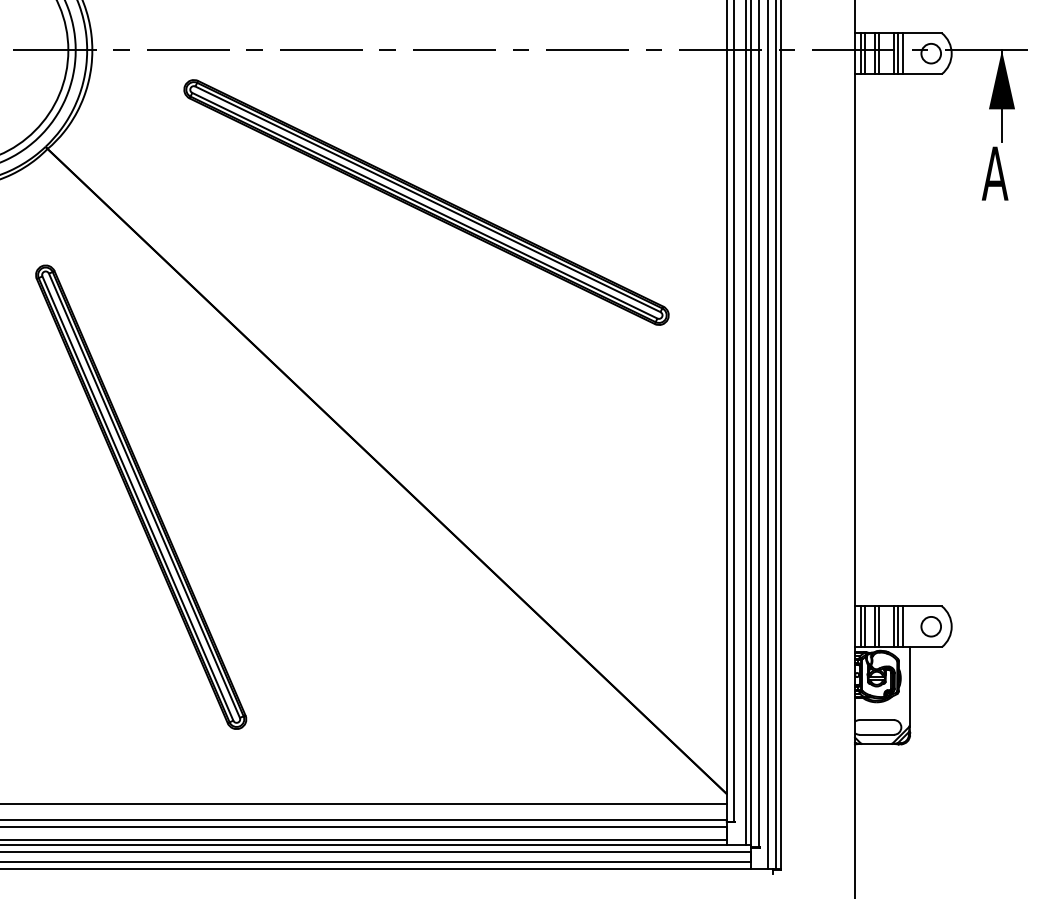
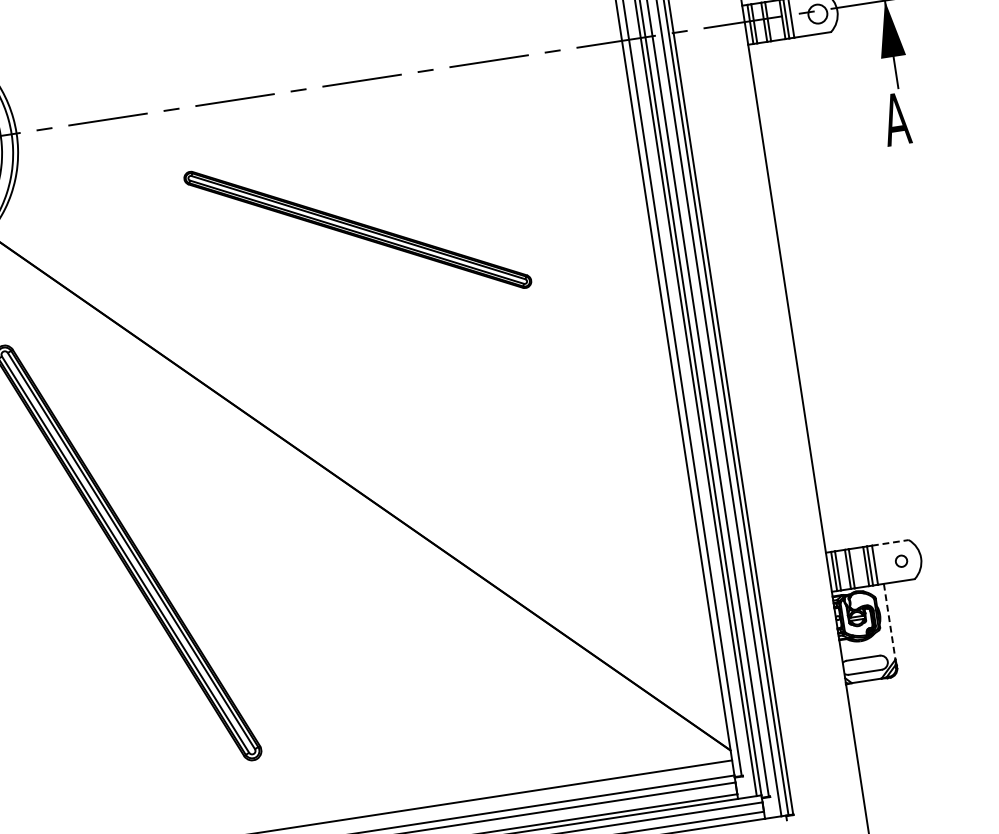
part: (426, 202) -> (357, 229), size x0.7
line: (923, 606) -> (891, 542), solid -> dashed
circle: (930, 626) -> (900, 561), size x0.6
line: (909, 686) -> (889, 621), solid -> dashed

